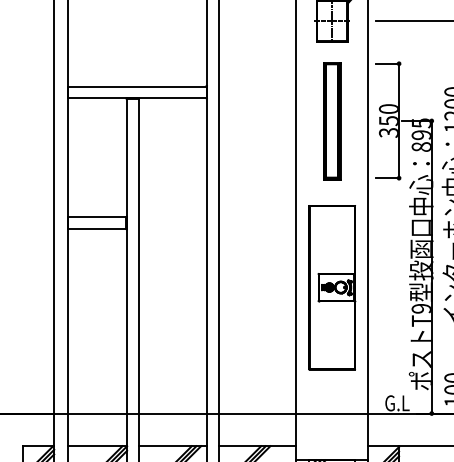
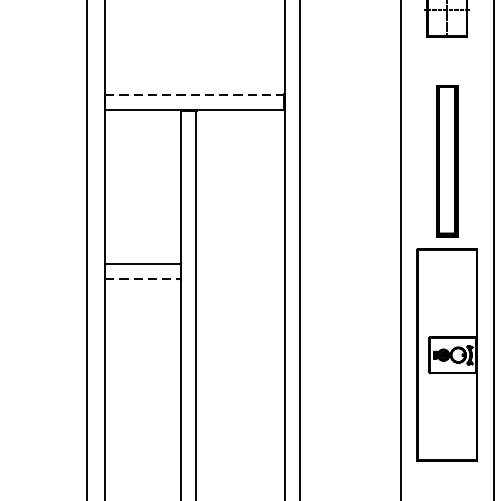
line: (137, 86) -> (194, 94), solid -> dashed
part: (332, 121) -> (447, 160), moved
line: (97, 228) -> (143, 278), solid -> dashed

